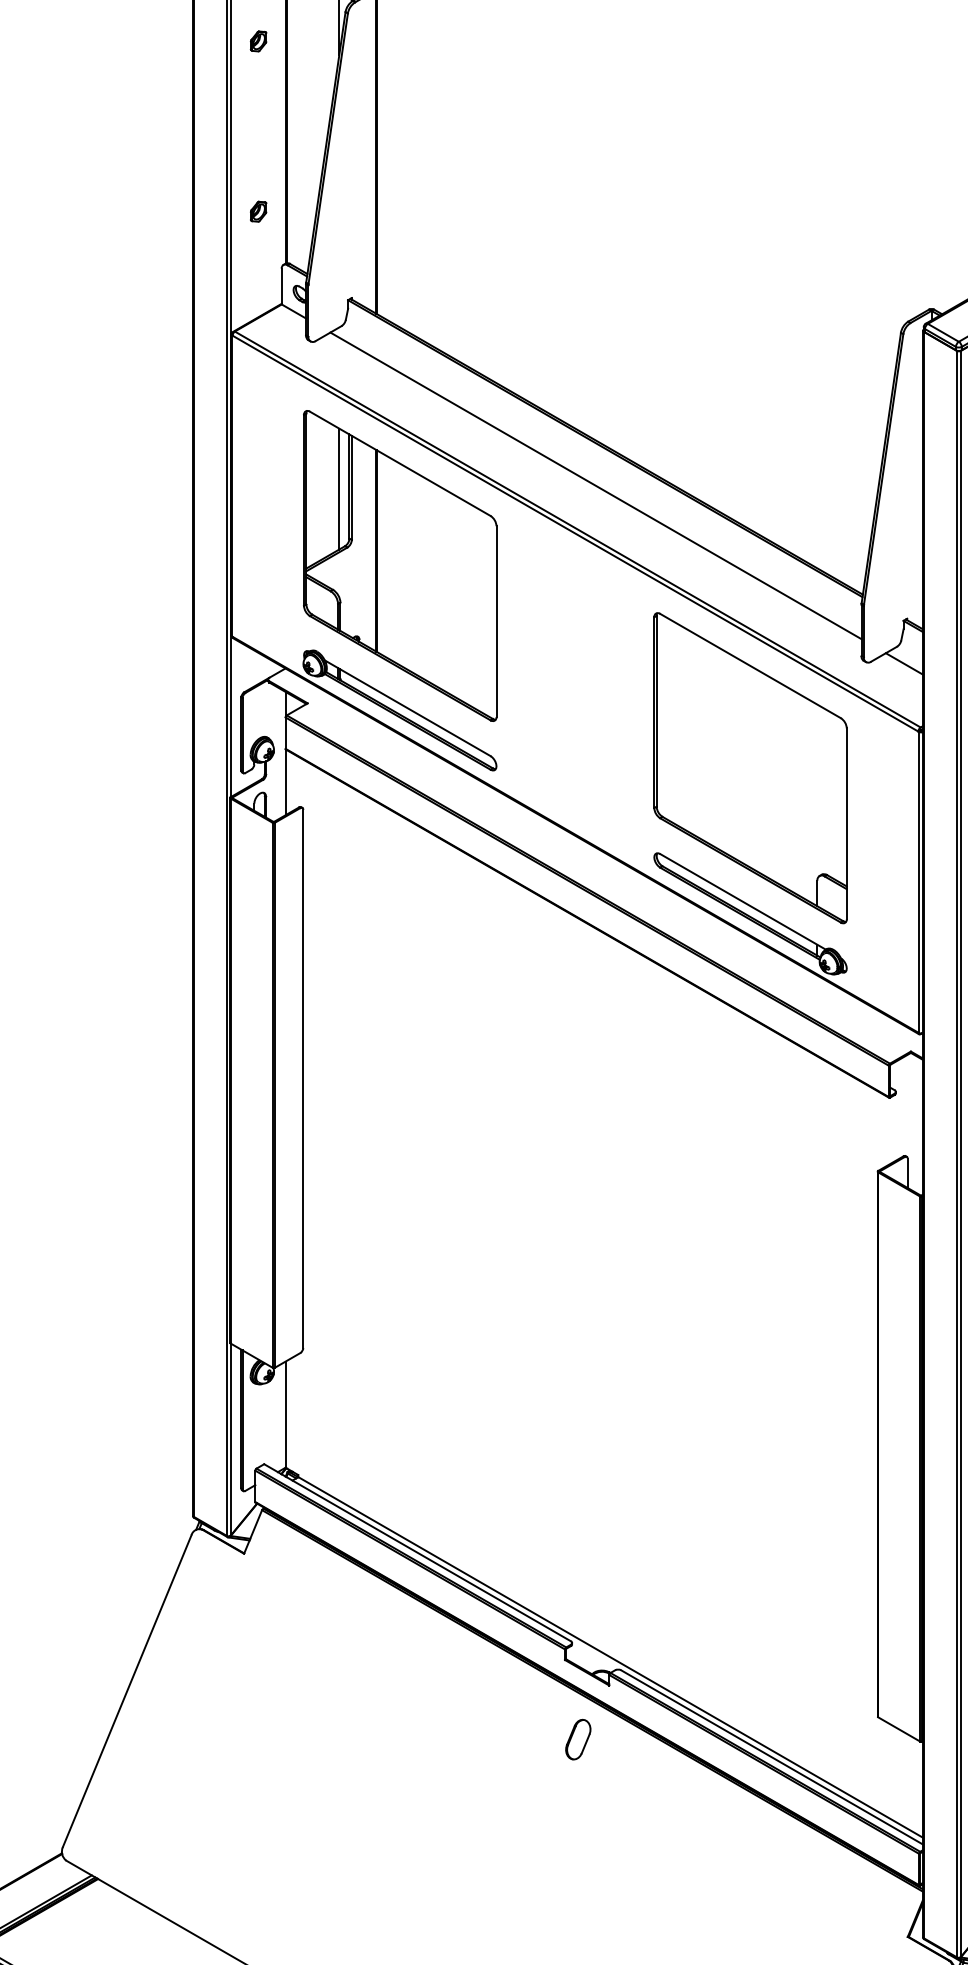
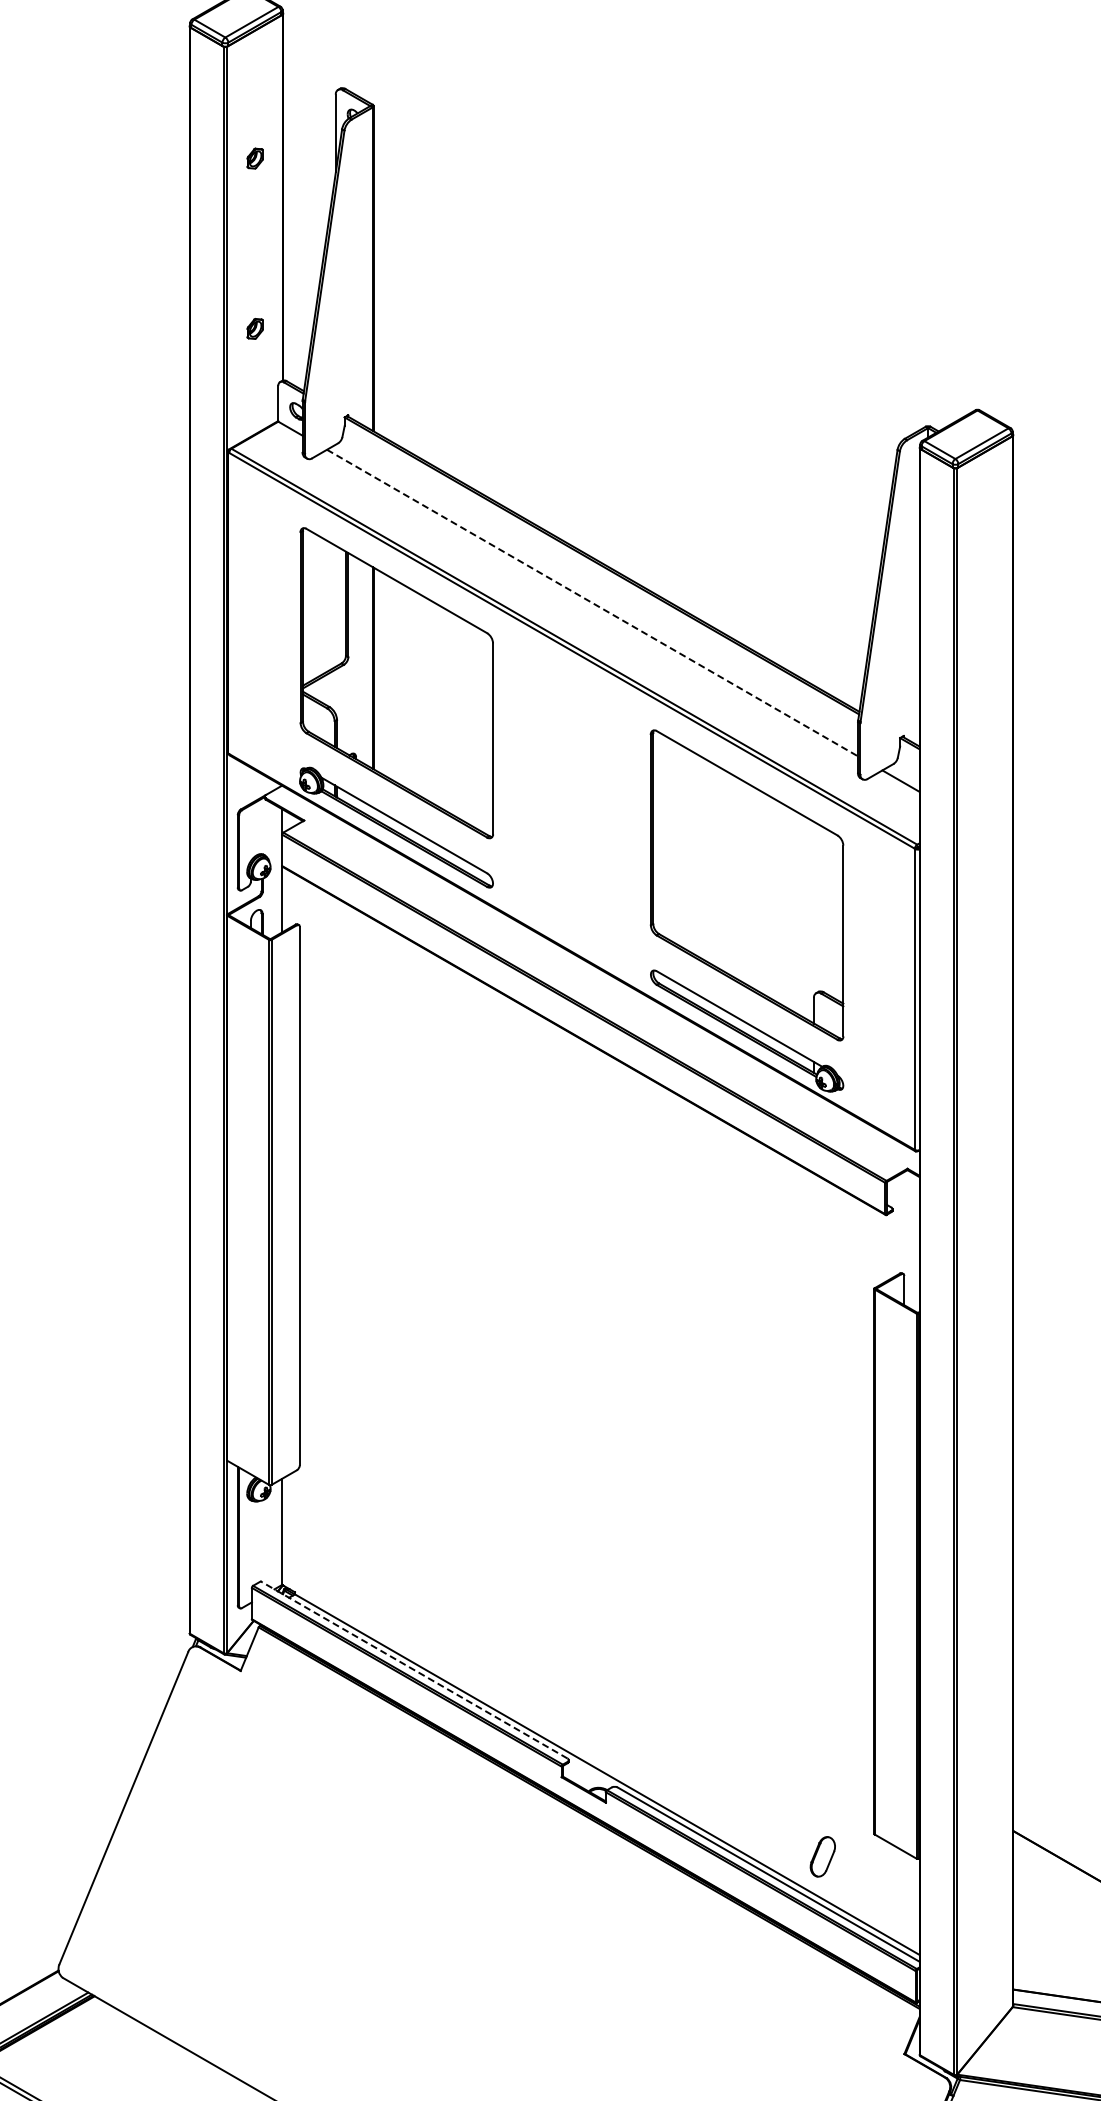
line: (595, 486) -> (592, 603), solid -> dashed
line: (338, 488) -> (335, 605), removed
line: (416, 1552) -> (413, 1669), solid -> dashed
part: (577, 1739) -> (822, 1856), moved

